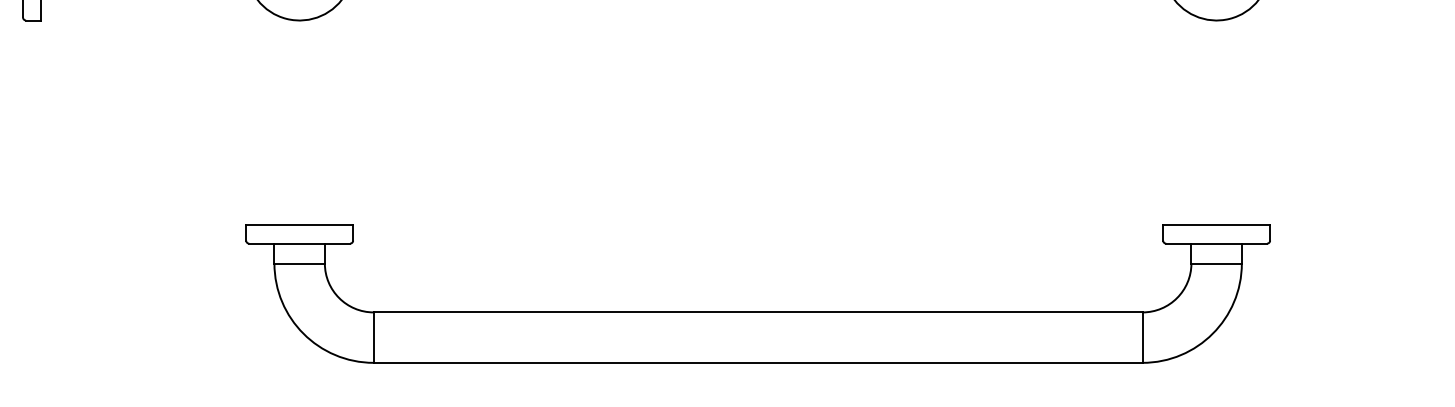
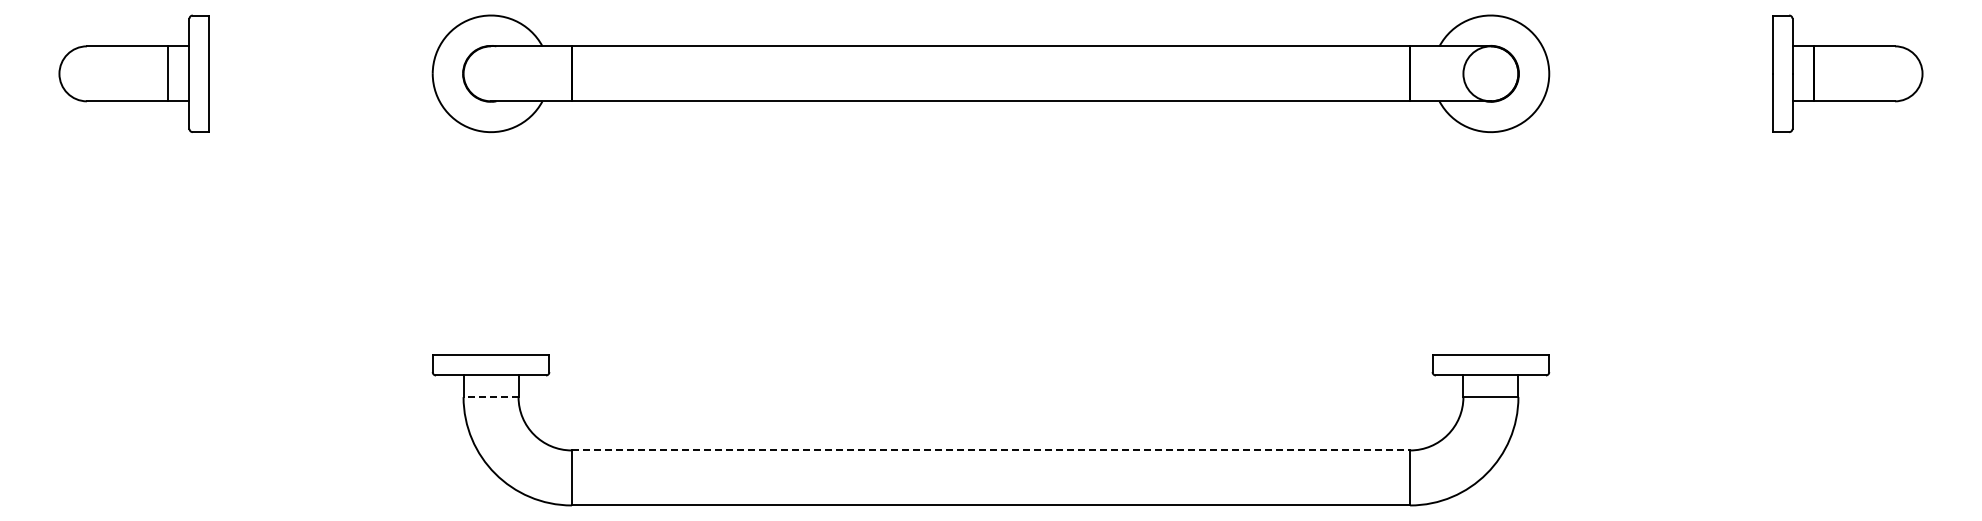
line: (299, 263) -> (490, 397), solid -> dashed
line: (758, 312) -> (991, 450), solid -> dashed

